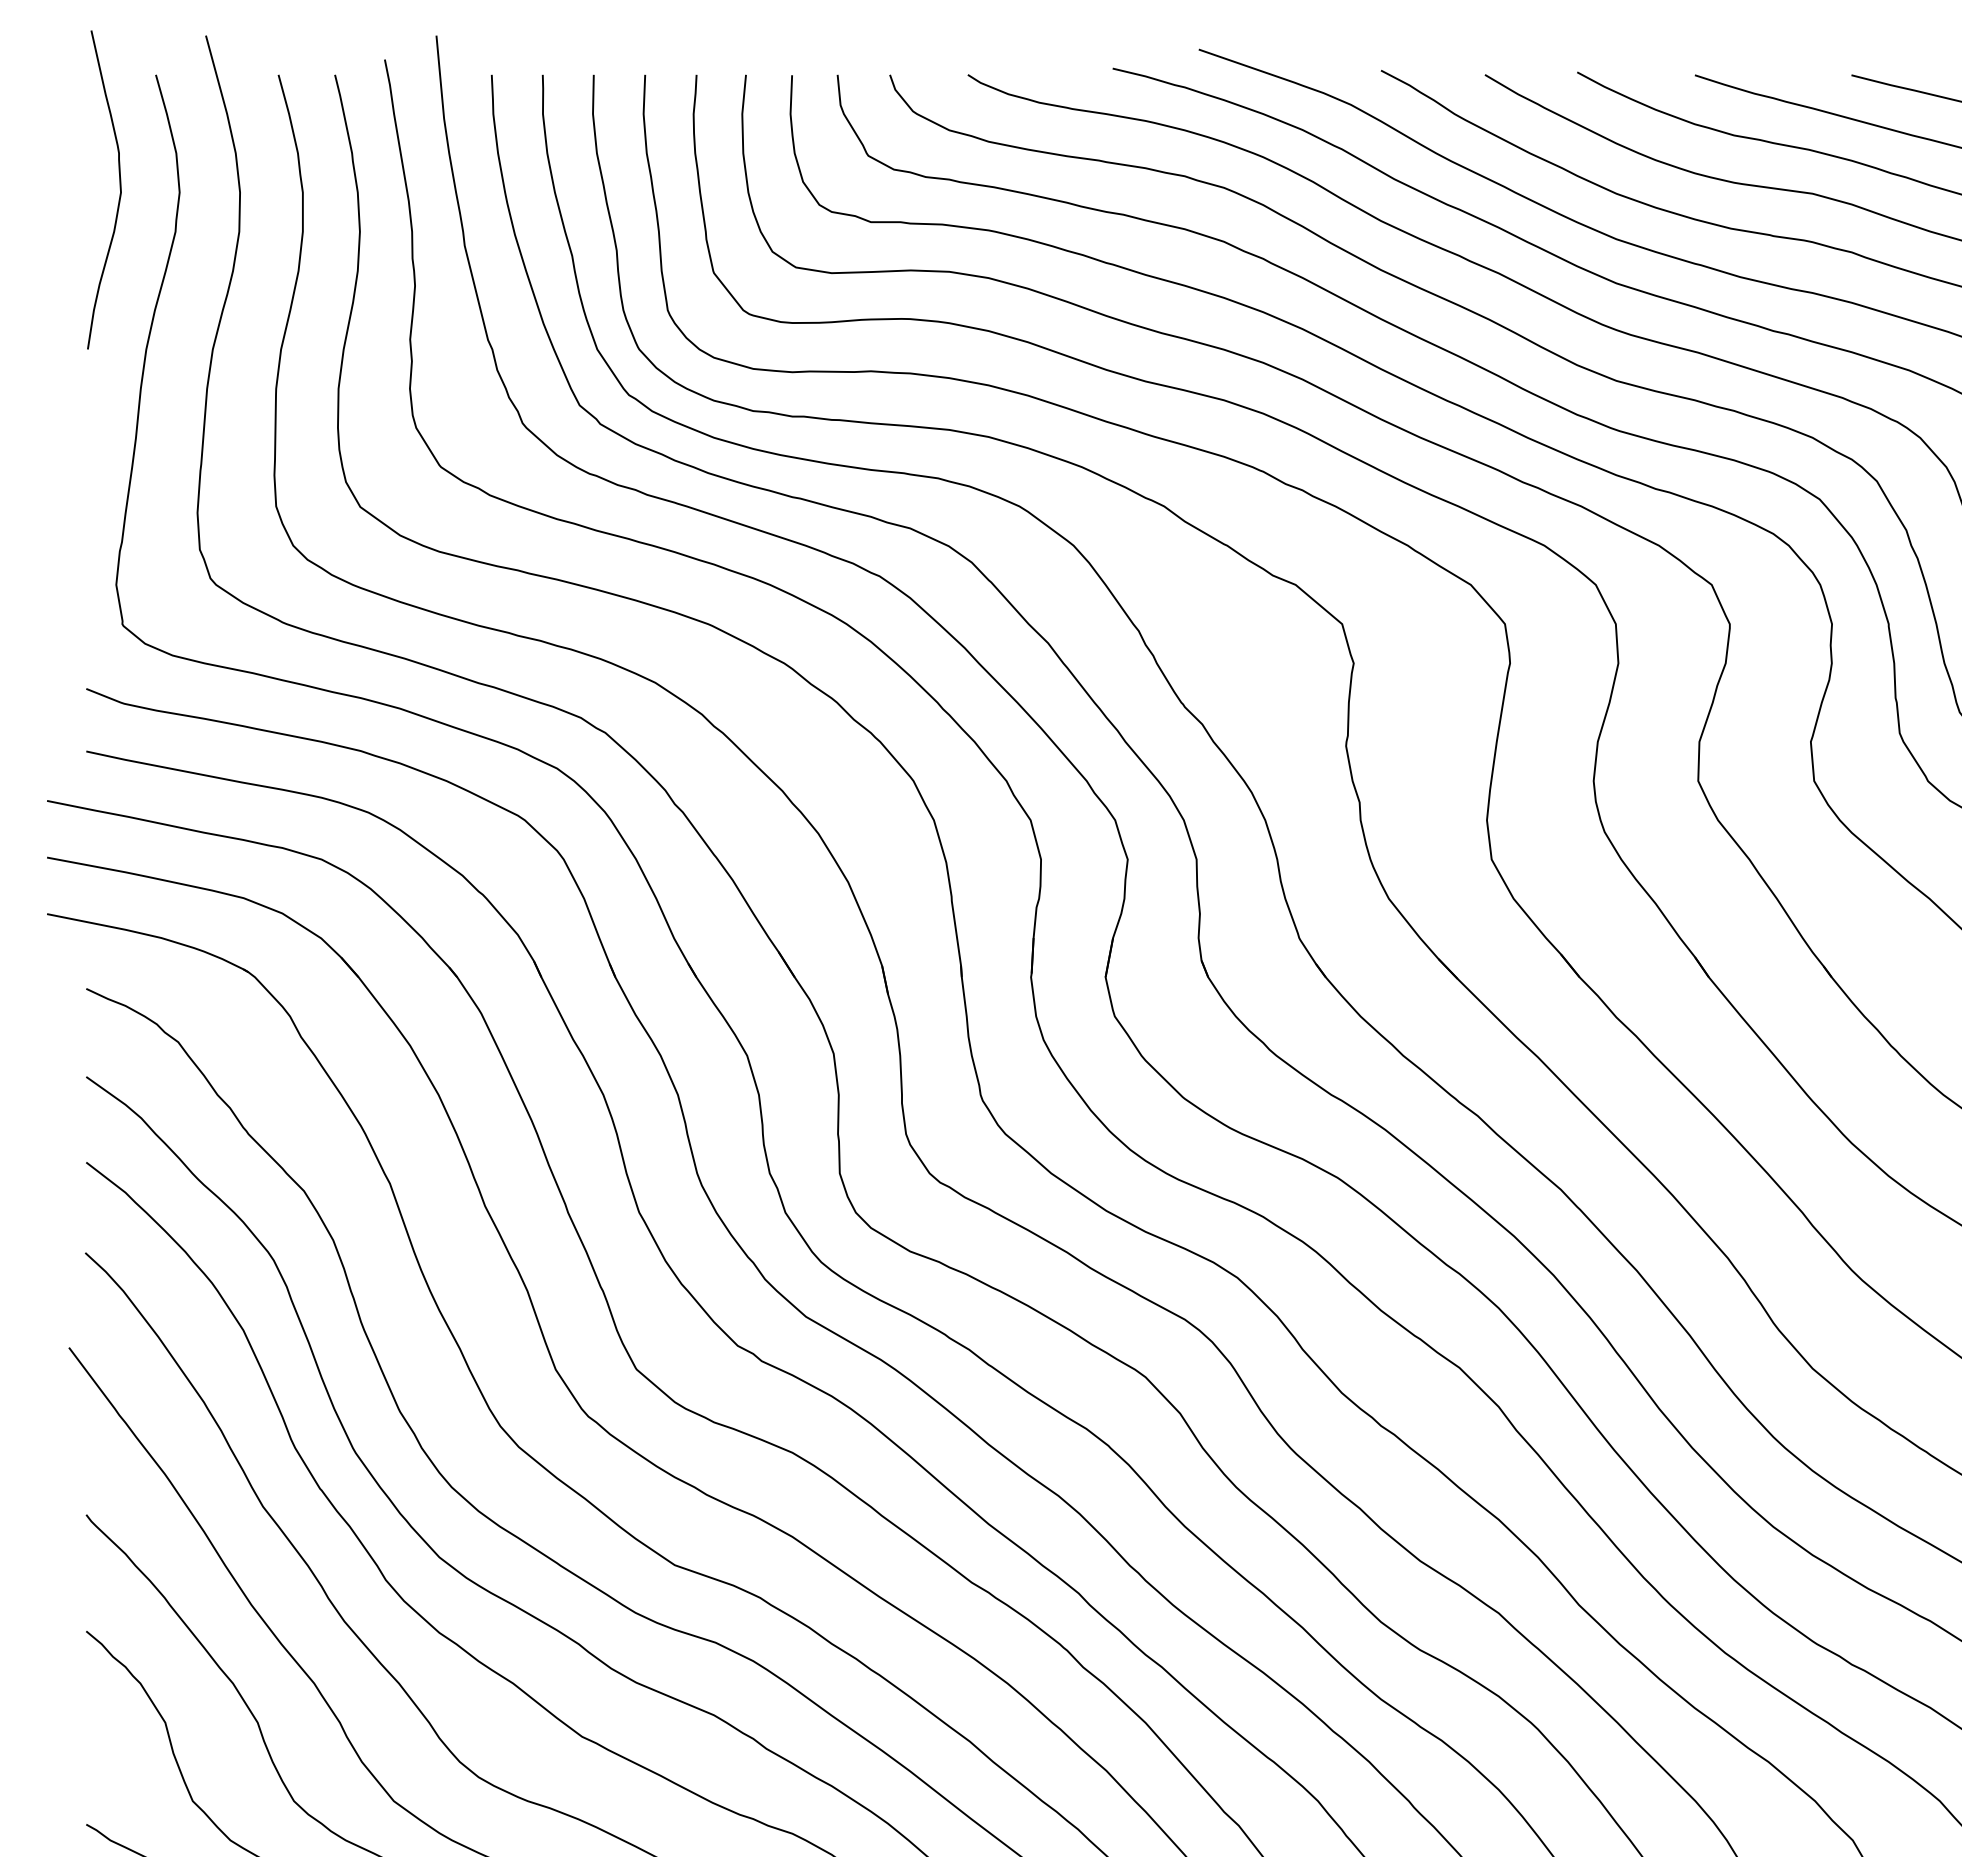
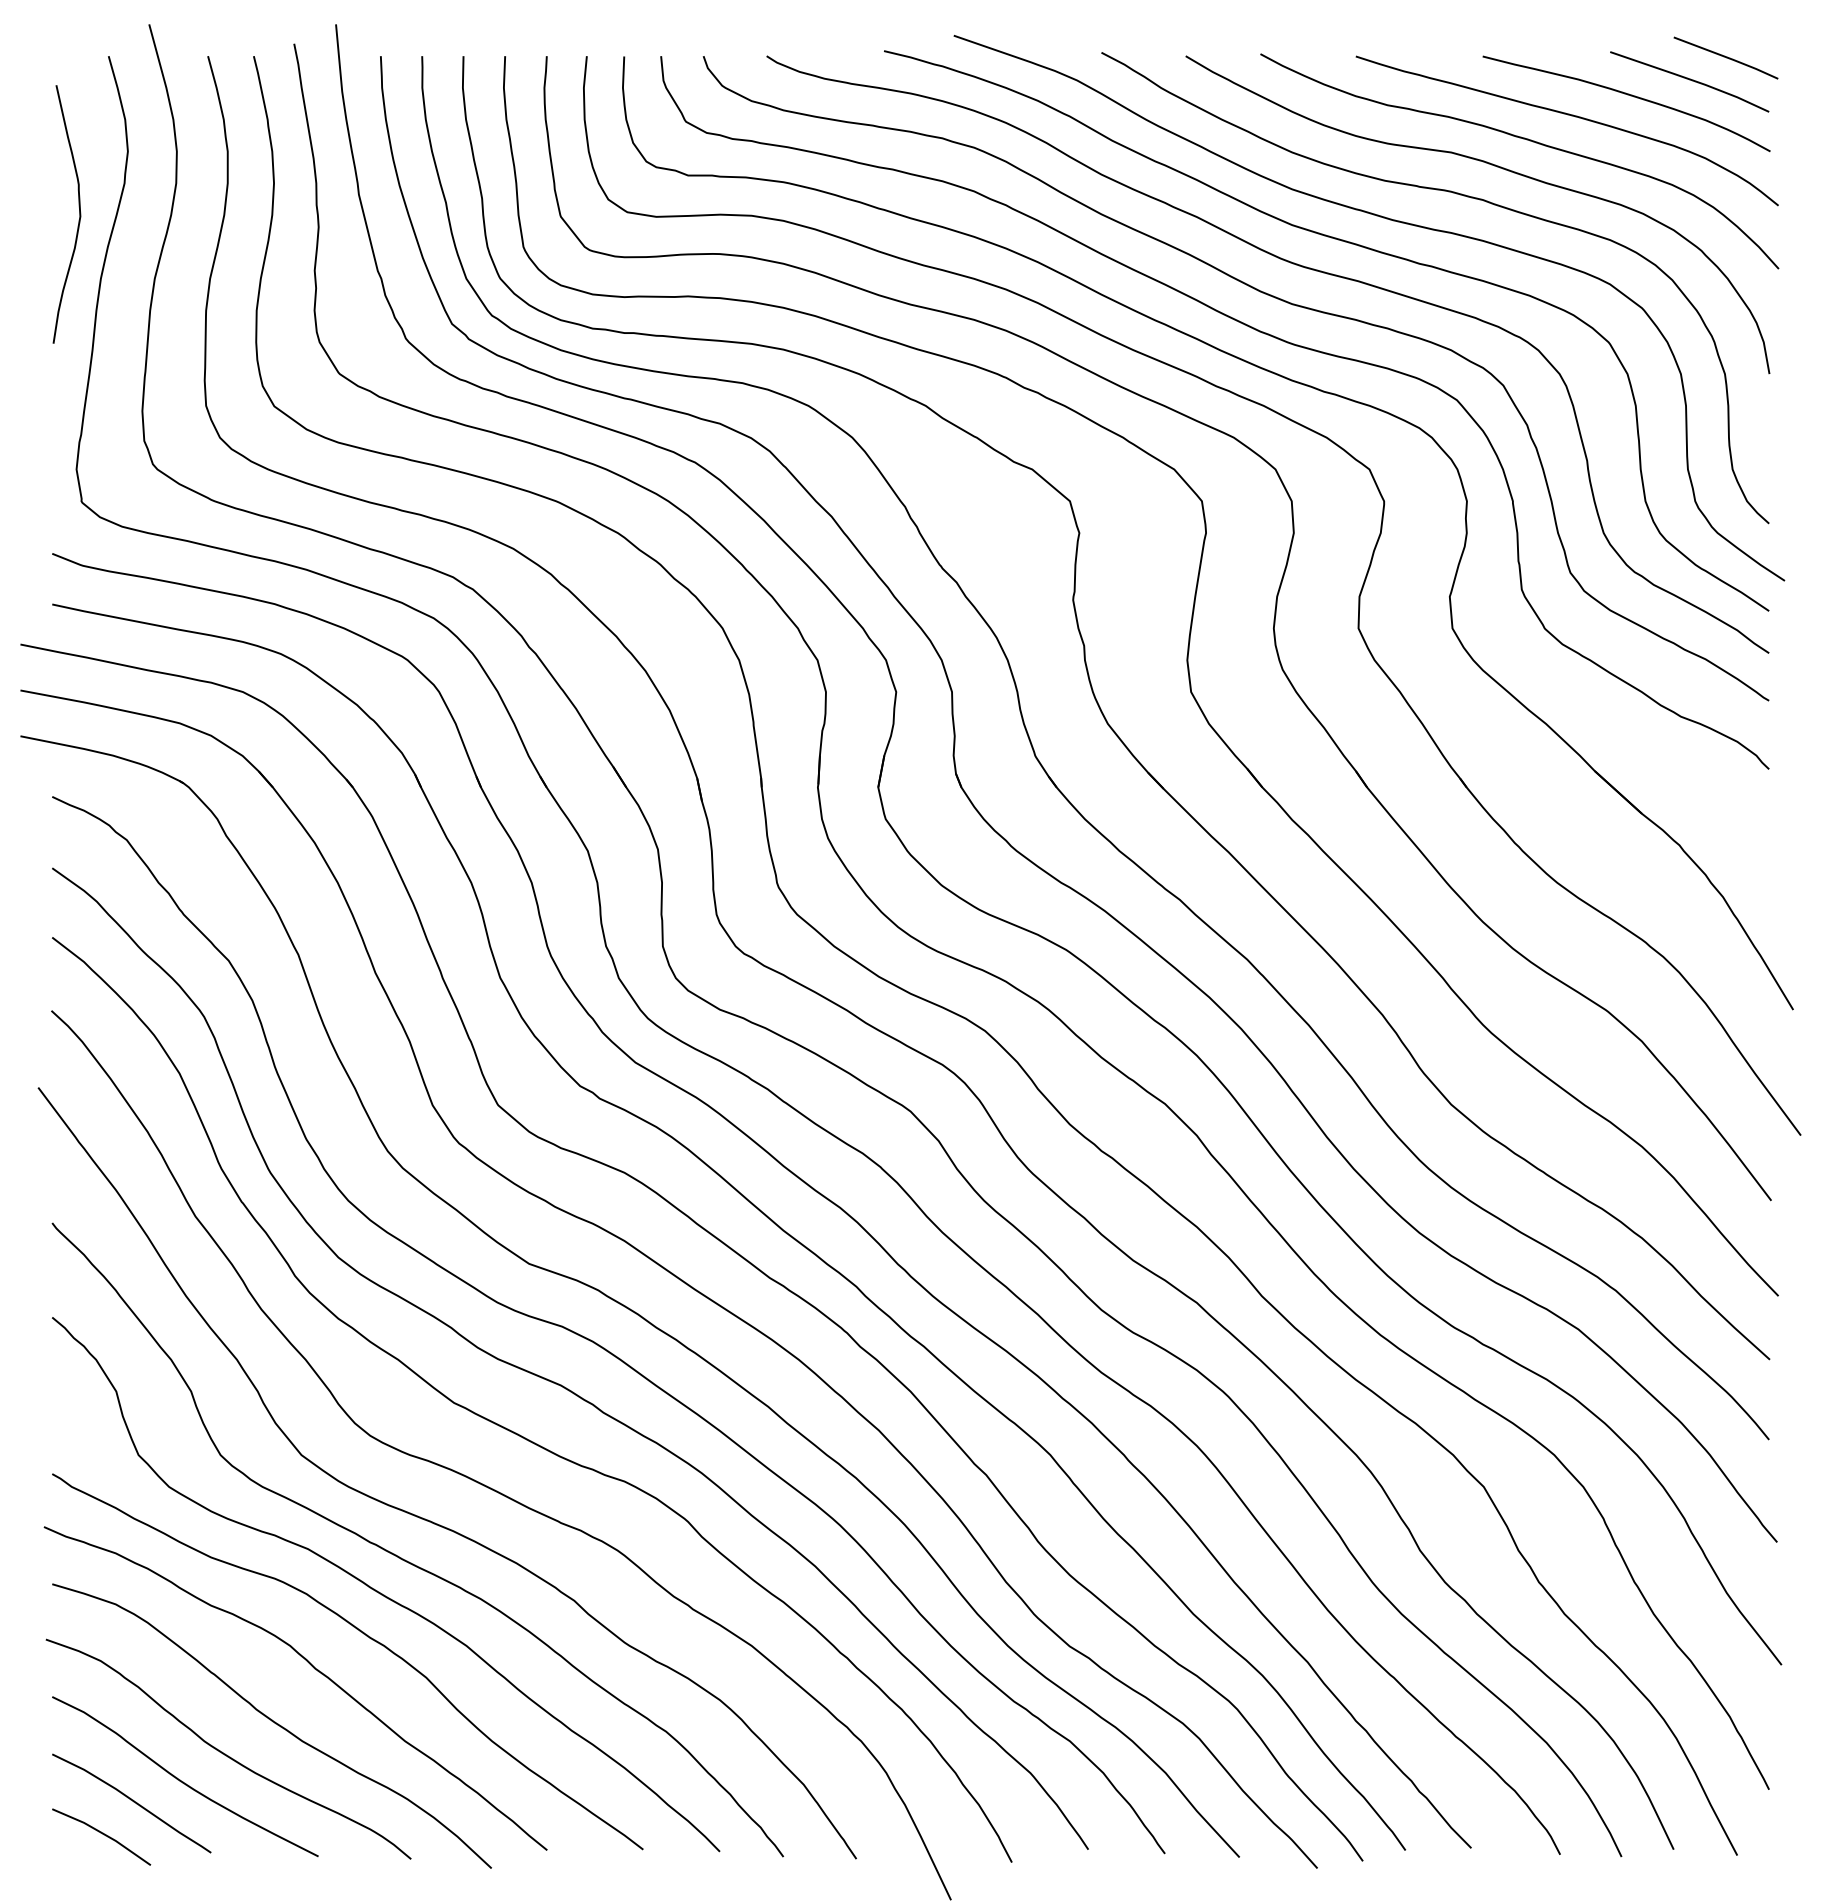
curve: (119, 190) -> (79, 214), moved

